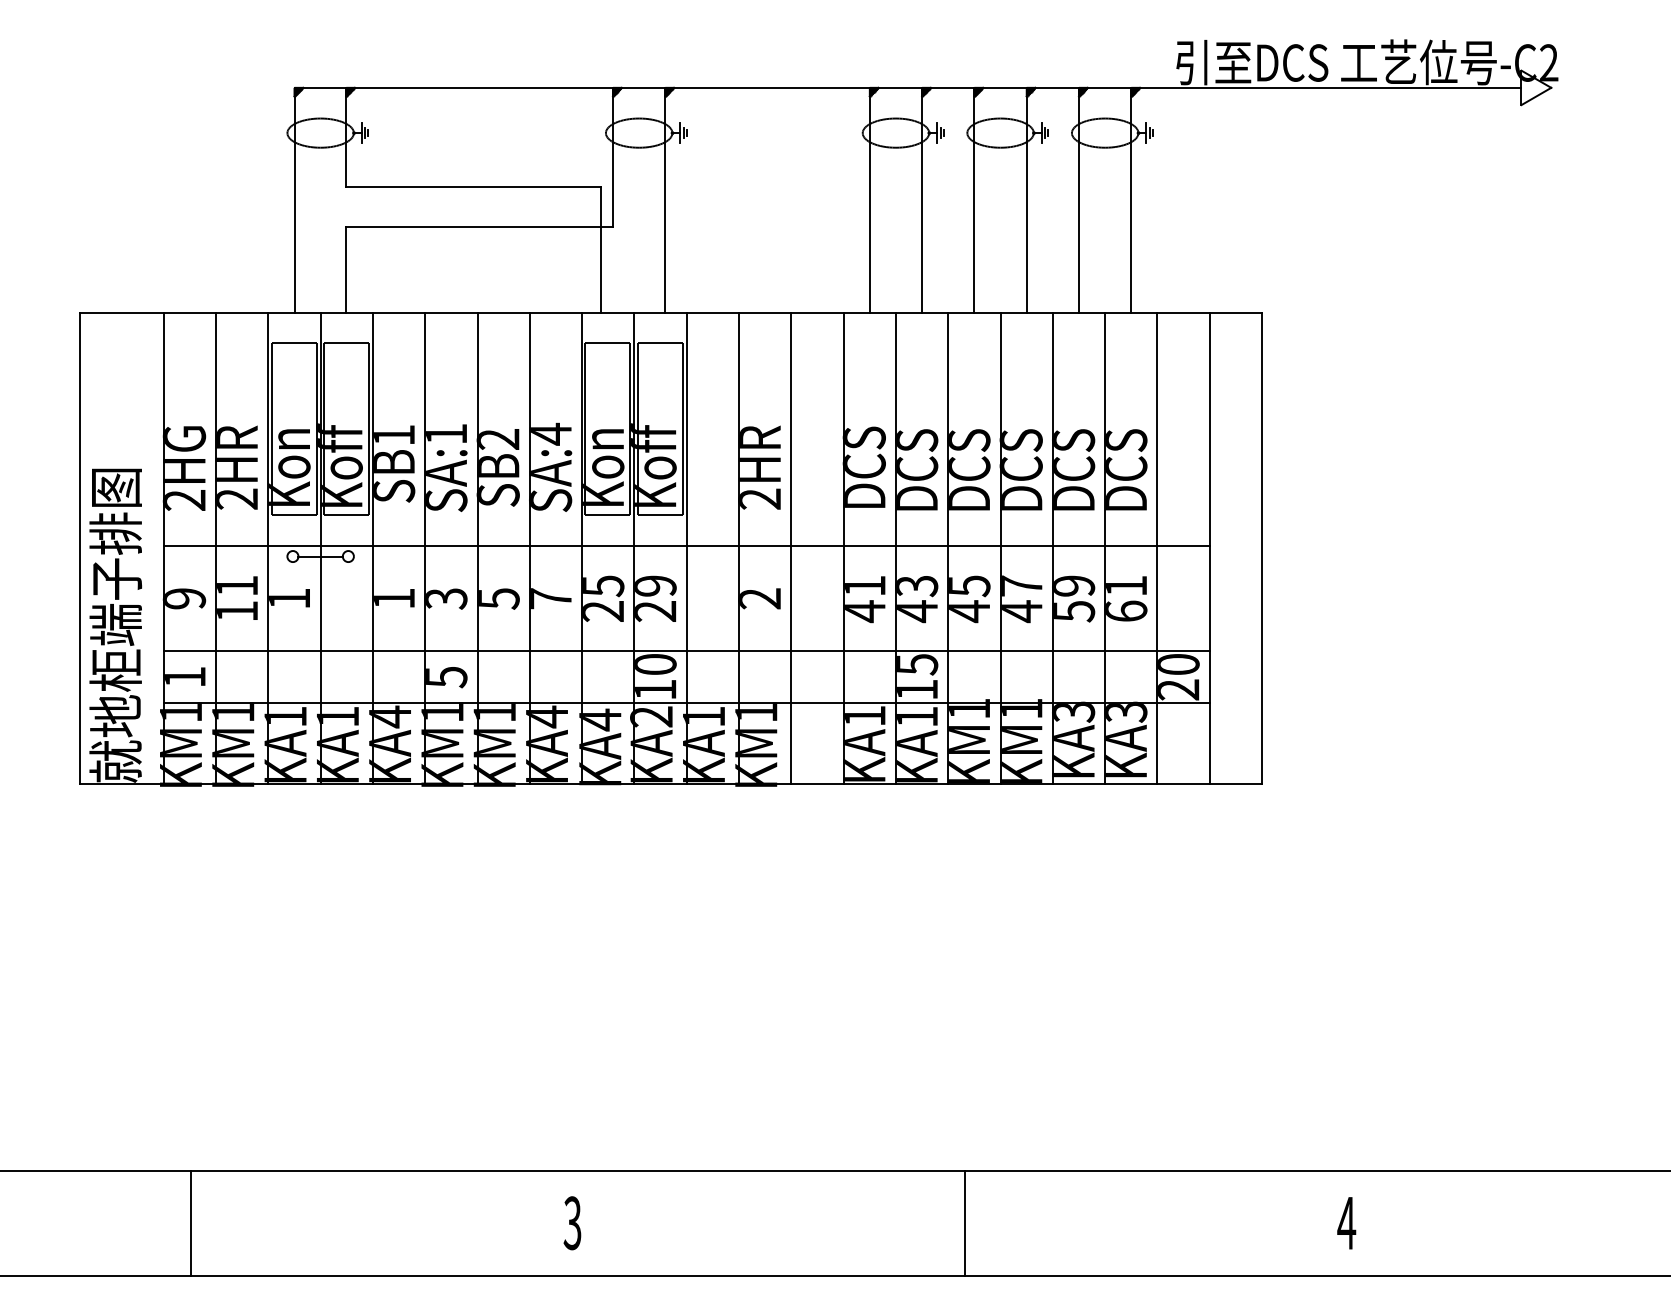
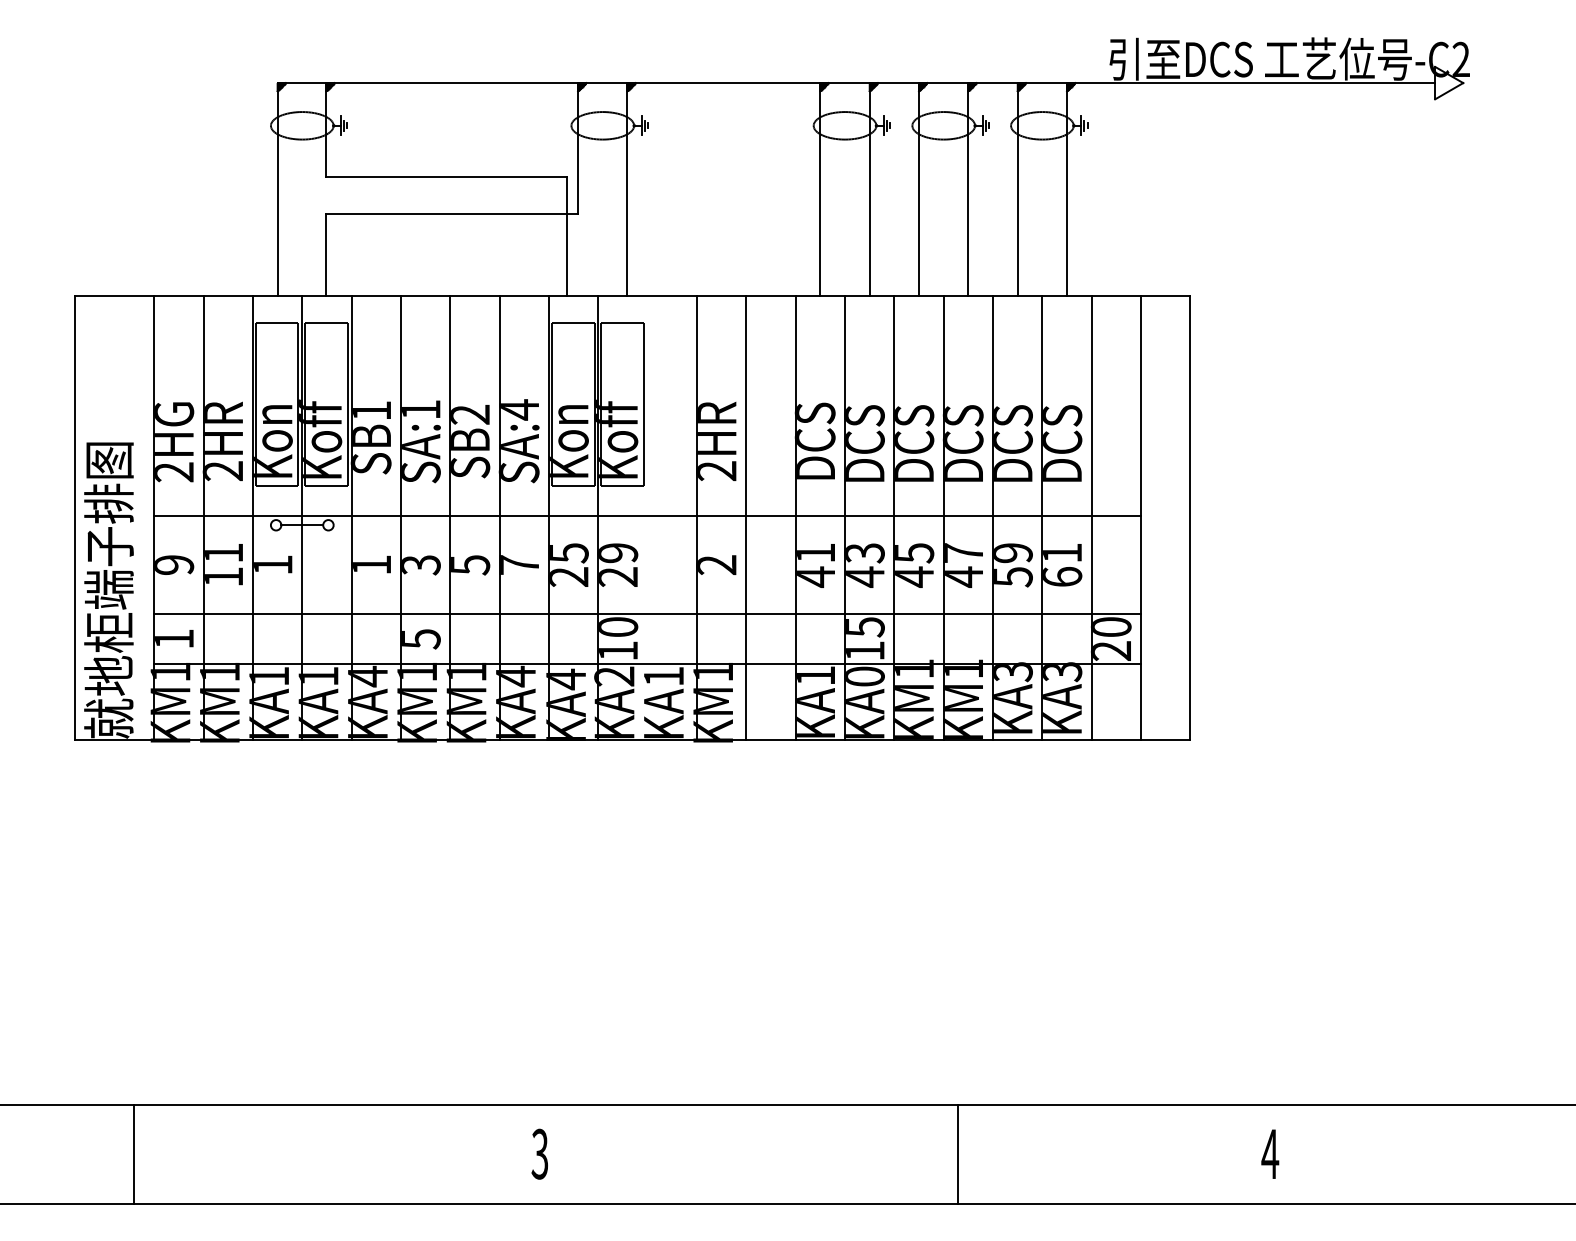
line: (686, 548) -> (647, 517), removed
text: (917, 716) -> (865, 676), KA1 -> KA0
line: (191, 1222) -> (134, 1153), moved
line: (965, 1222) -> (958, 1153), moved

